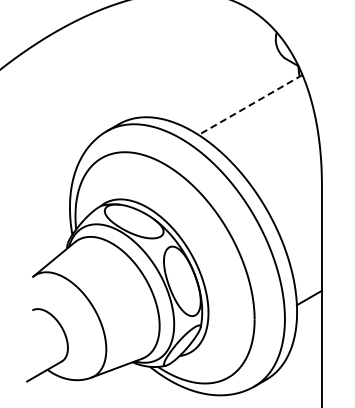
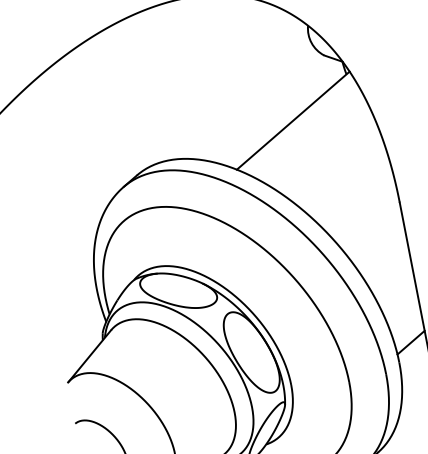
line: (250, 105) -> (293, 121), dashed -> solid

